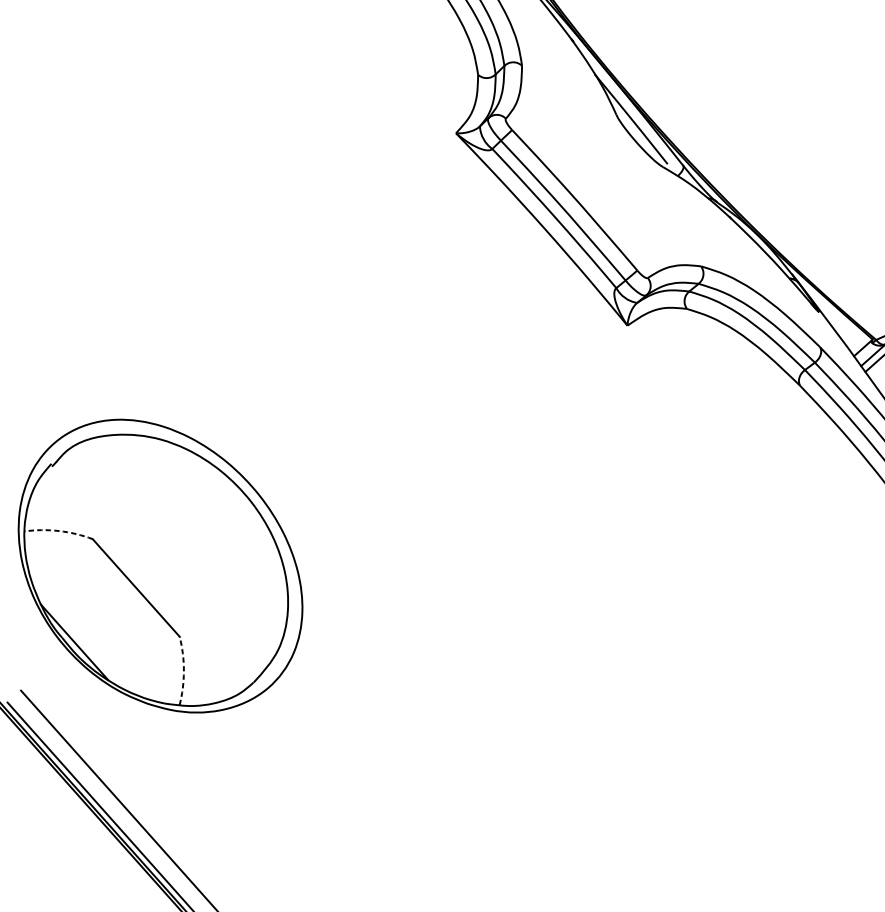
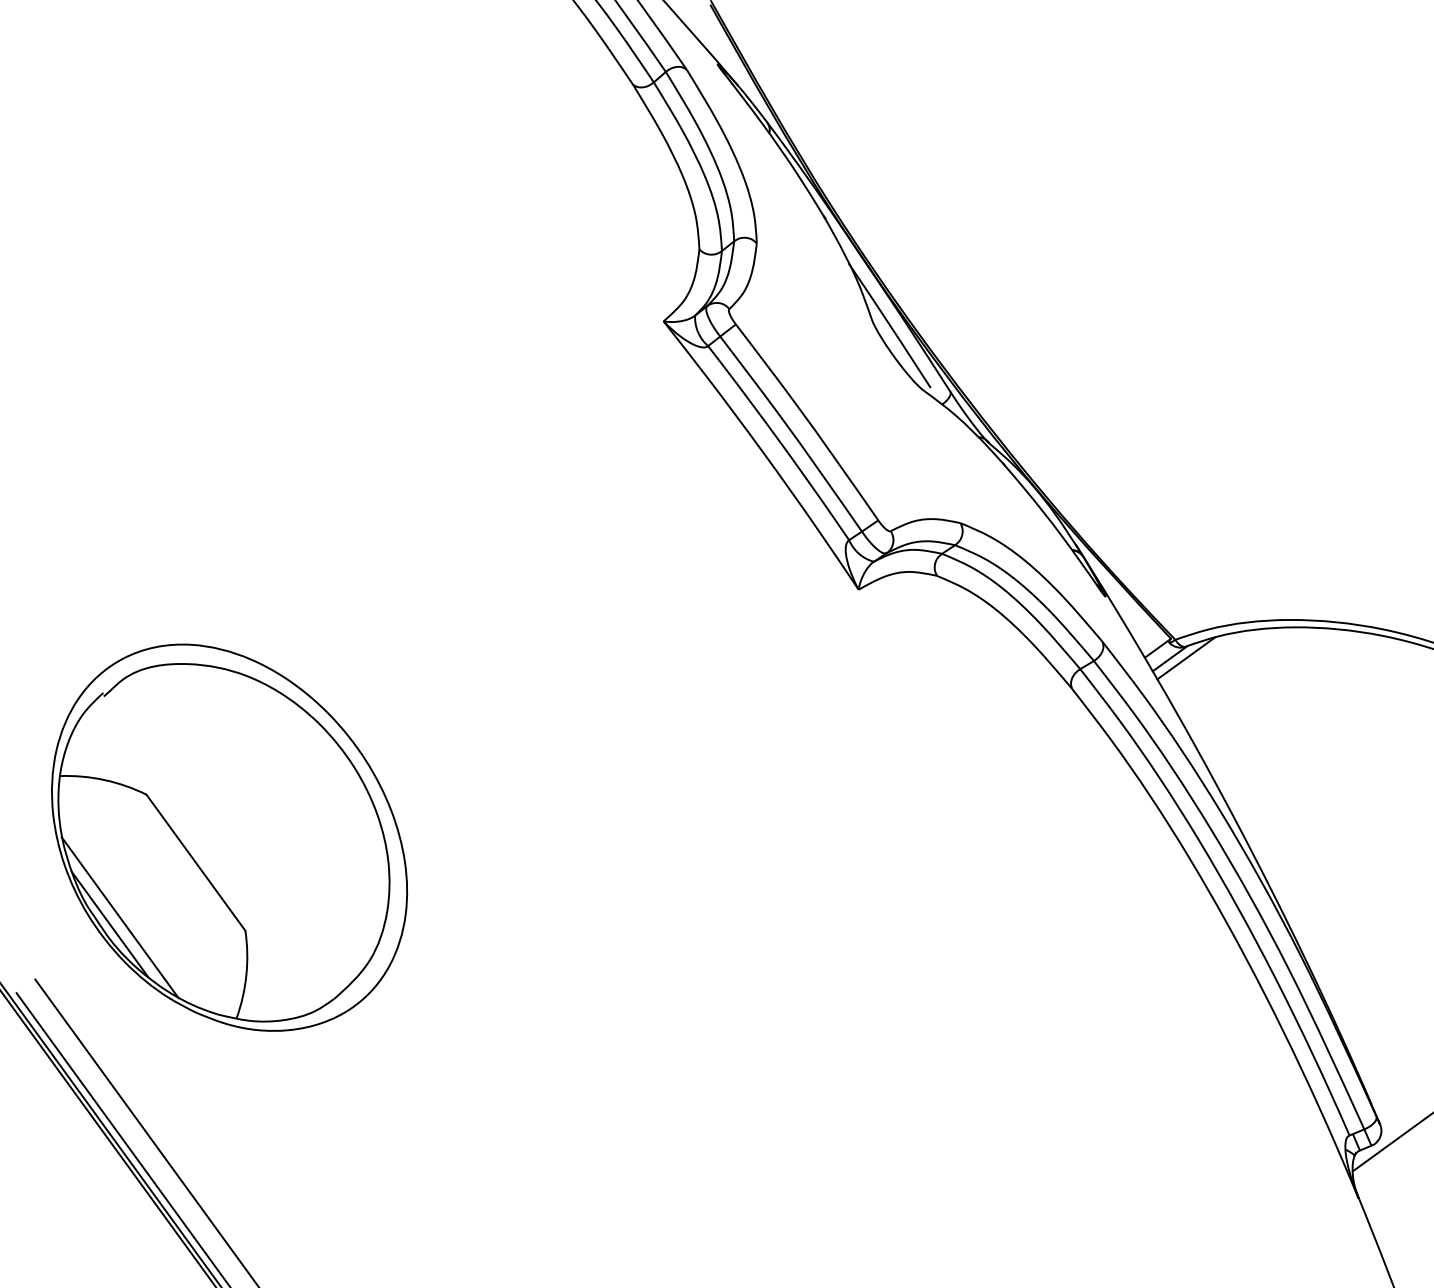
arc: (59, 531) -> (104, 780), dashed -> solid
line: (81, 636) -> (119, 917), added
arc: (184, 671) -> (246, 975), dashed -> solid

